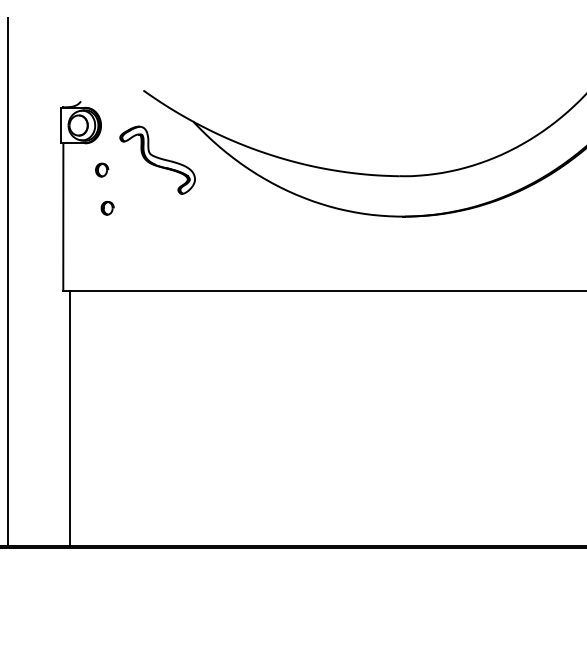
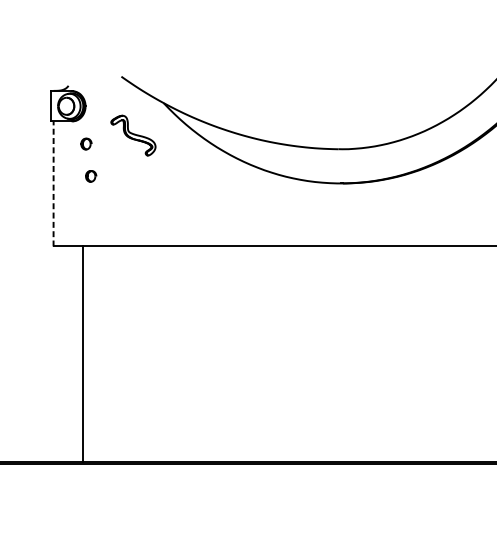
part: (157, 159) -> (133, 135), size x0.7
line: (63, 217) -> (53, 184), solid -> dashed
line: (8, 281) -> (7, 238), removed
line: (69, 418) -> (83, 354), moved

